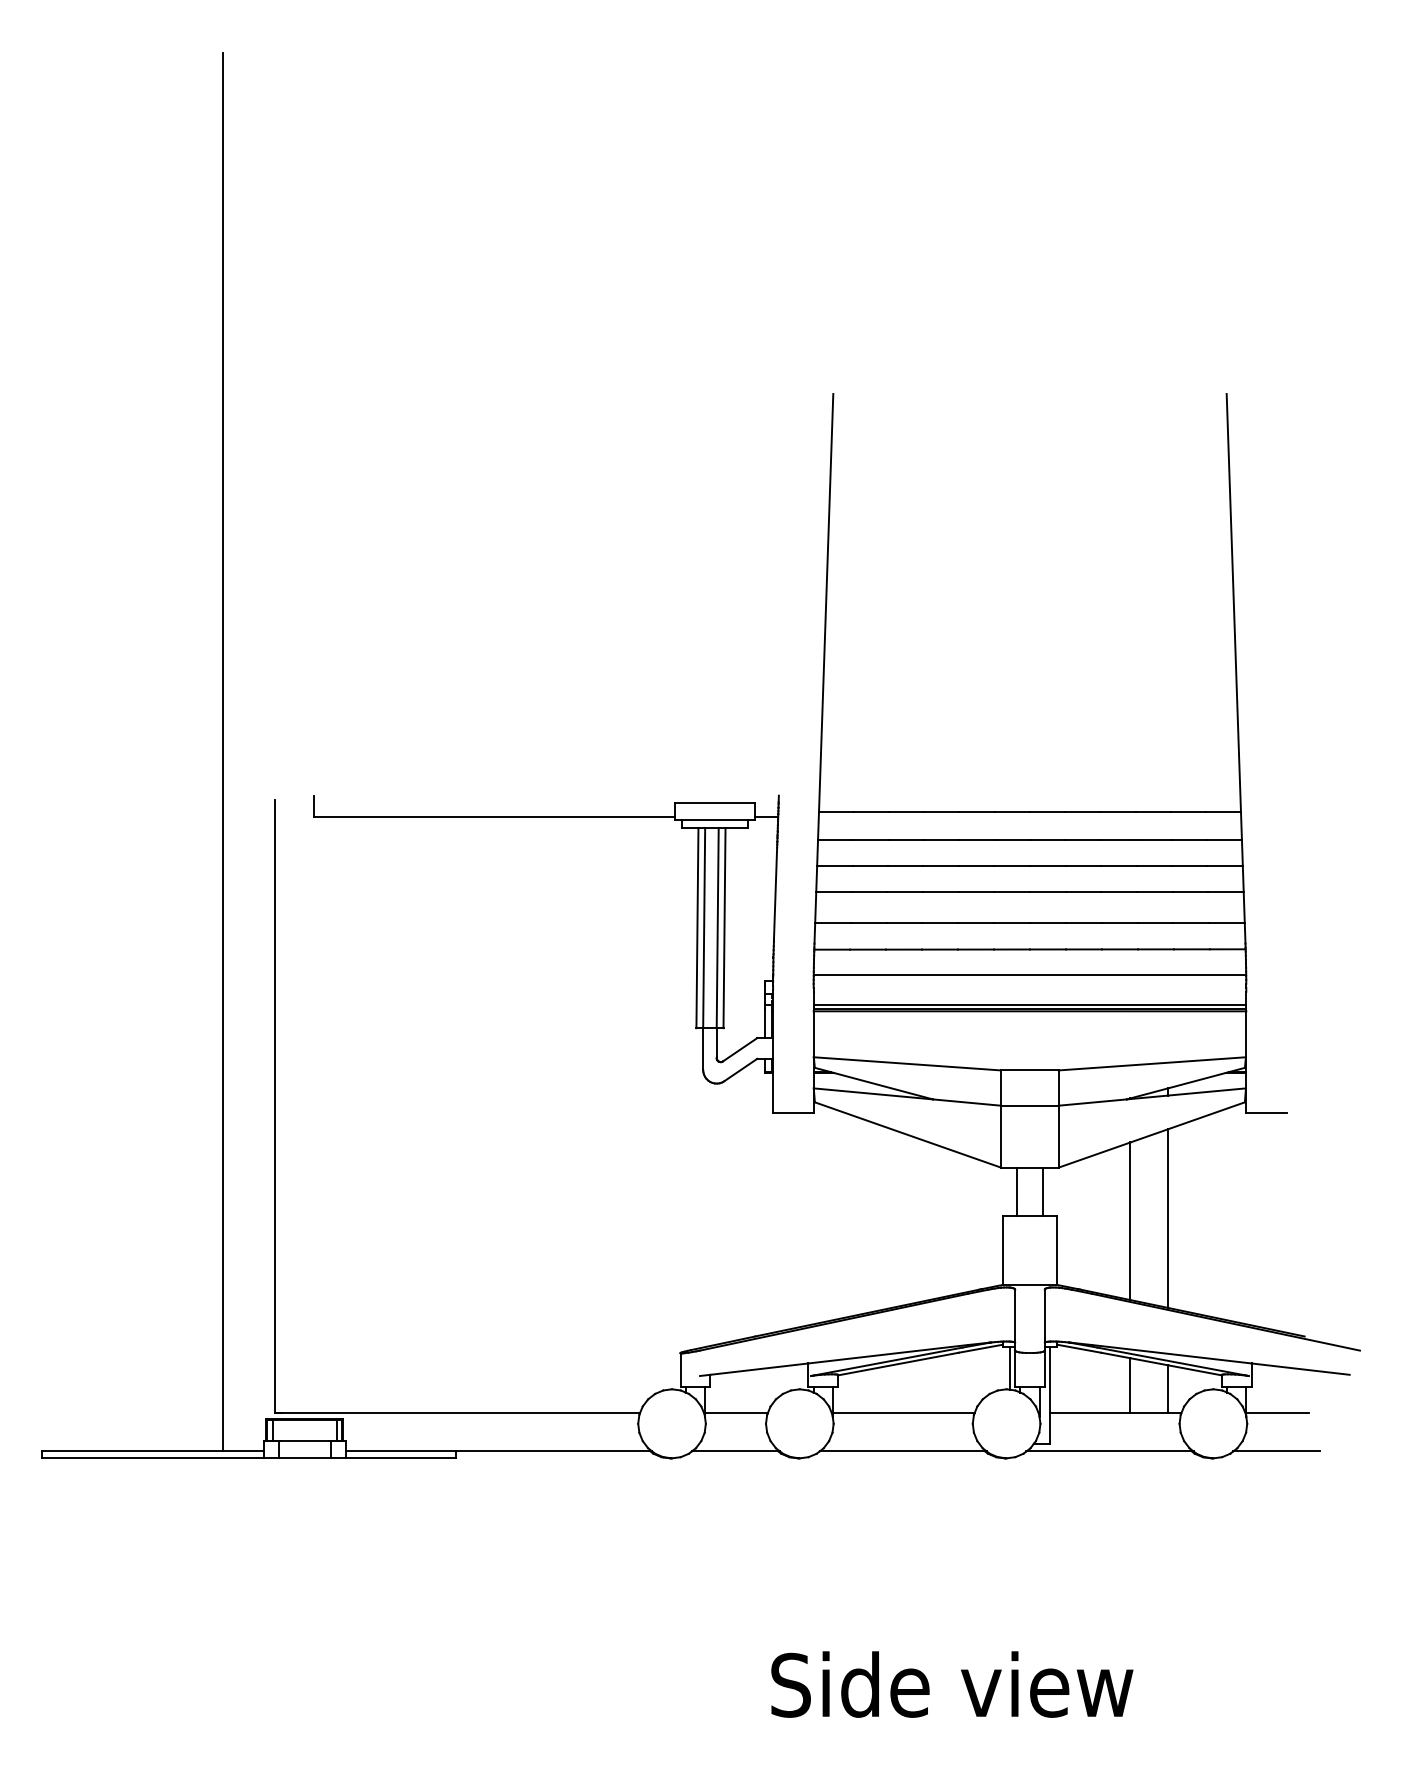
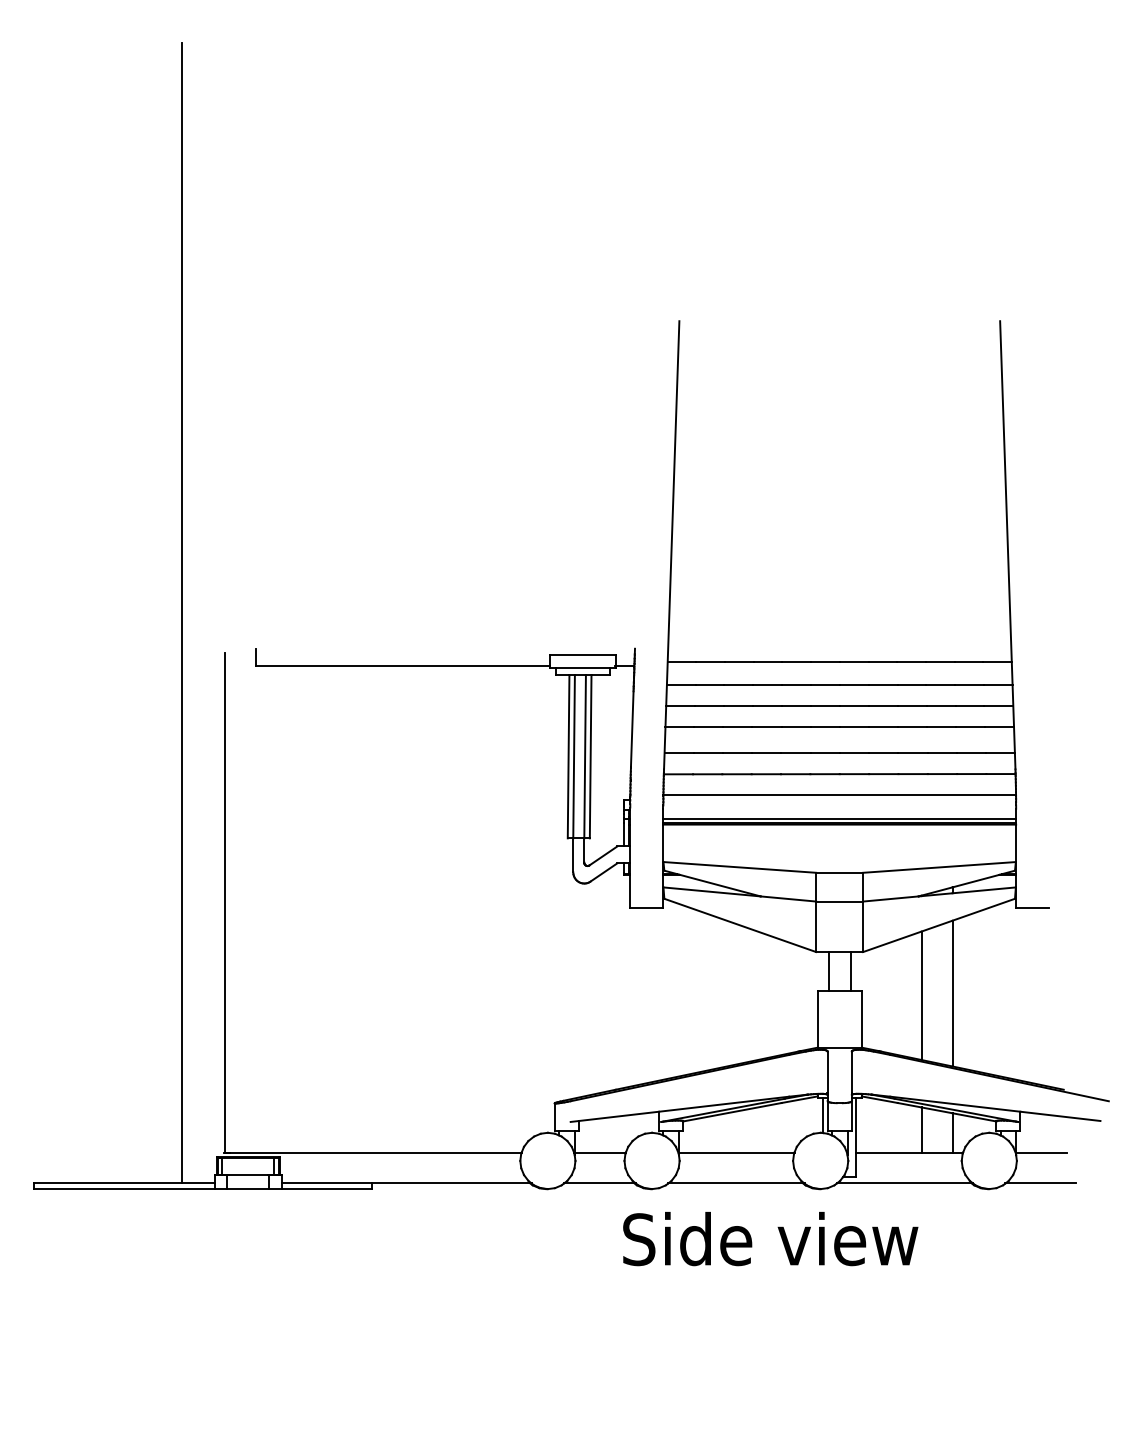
text: (952, 1684) -> (770, 1238), moved

